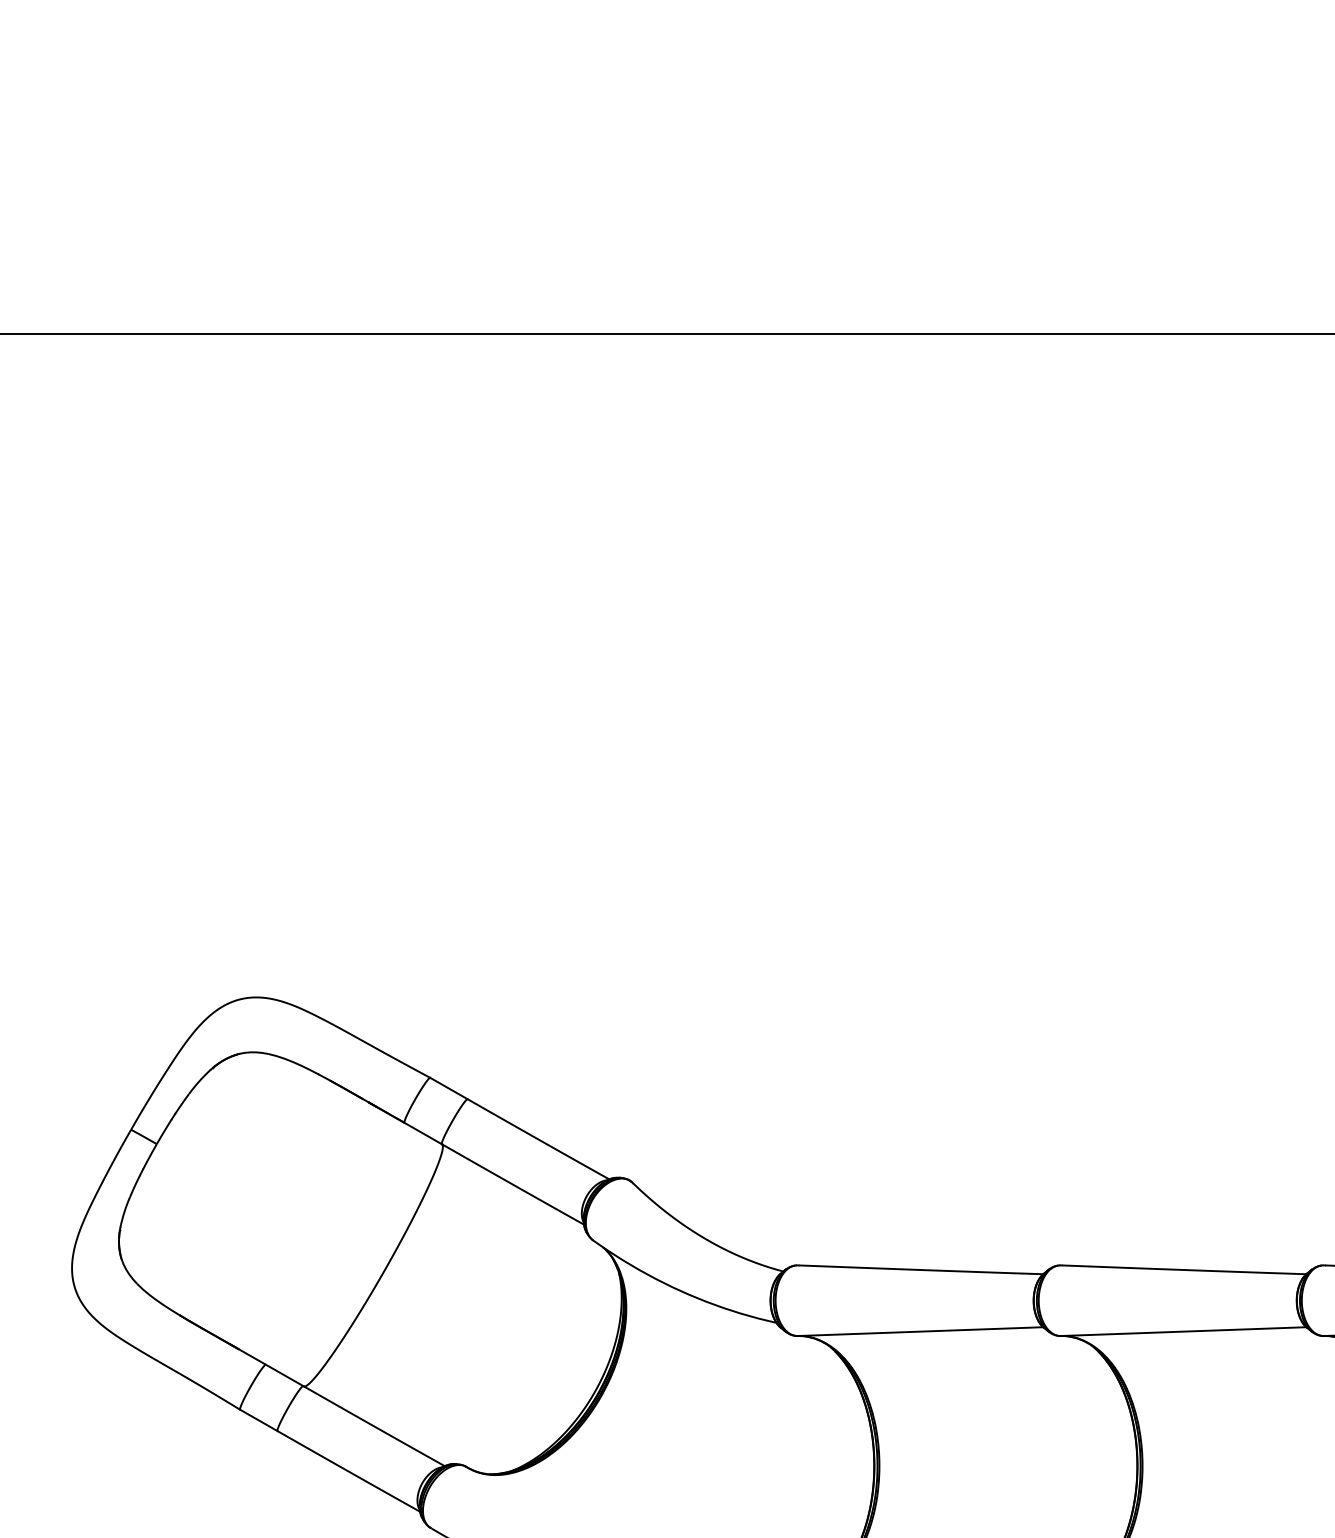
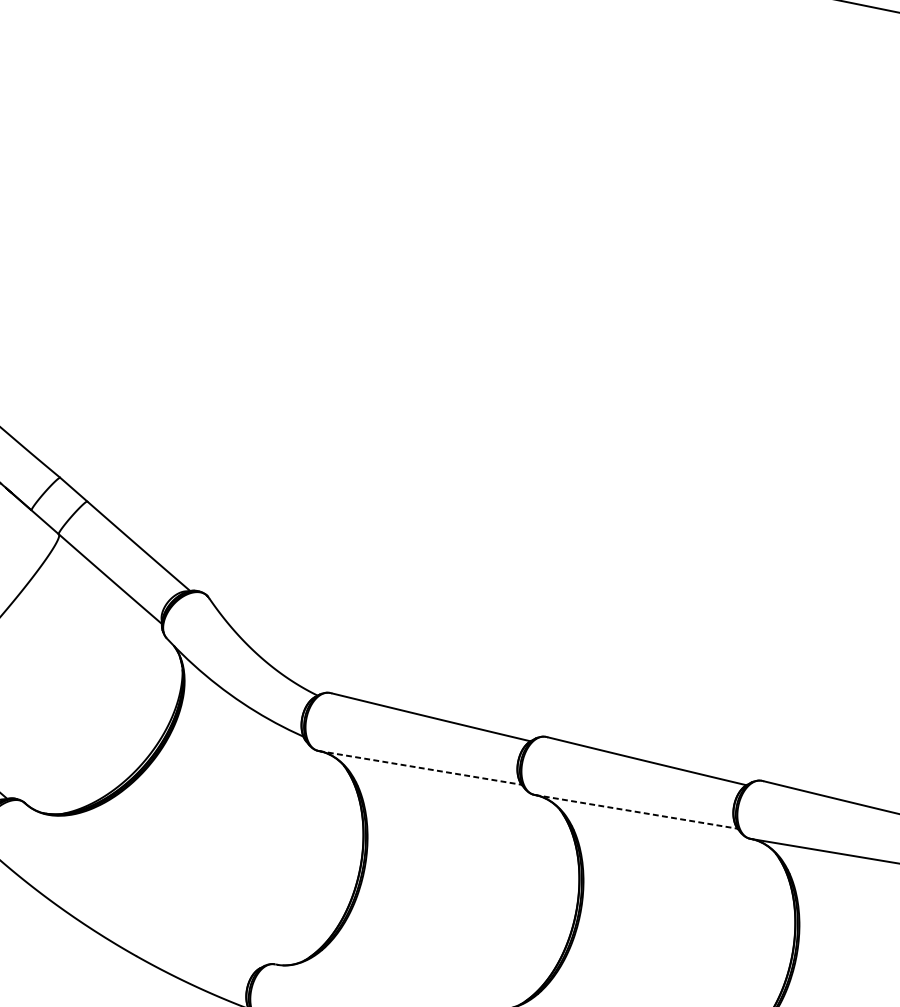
line: (920, 1331) -> (420, 767), solid -> dashed
line: (1183, 1331) -> (636, 811), solid -> dashed

